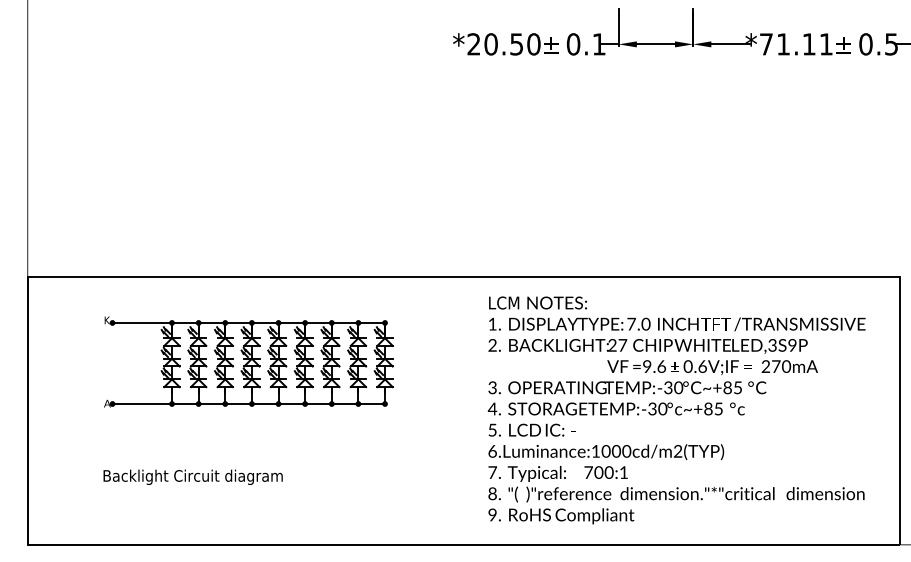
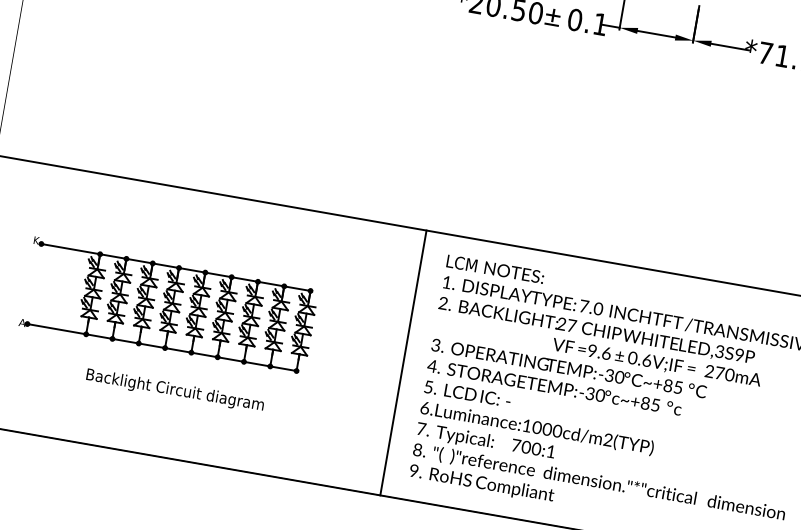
part: (248, 361) -> (169, 305), moved
line: (463, 410) -> (403, 362), added
text: (192, 476) -> (174, 389), moved

